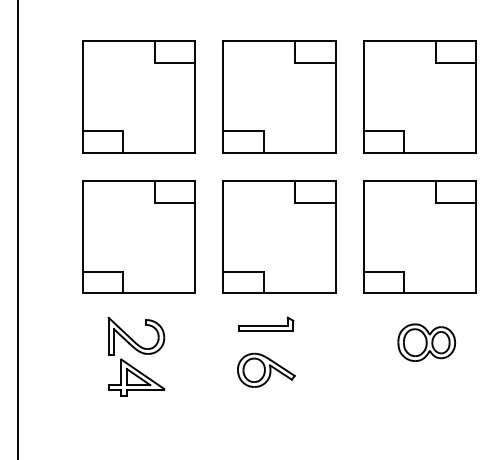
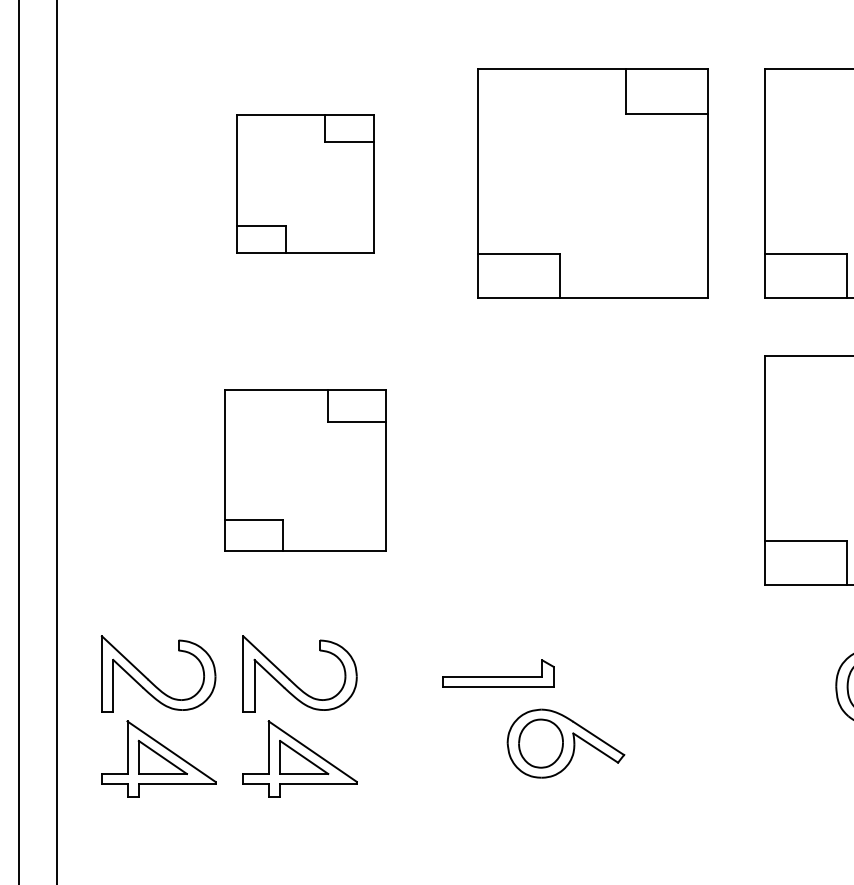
part: (138, 96) -> (304, 182), size x0.6
part: (138, 236) -> (304, 469), size x0.7
part: (279, 236) -> (592, 469), removed
part: (266, 323) -> (498, 672), moved
part: (67, 356) -> (158, 715), added

